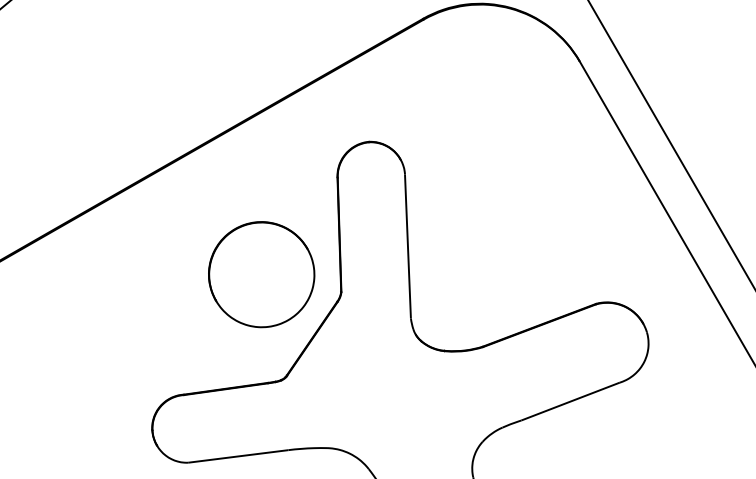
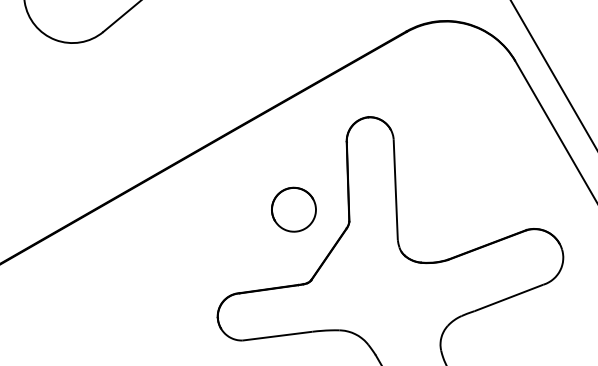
part: (261, 274) -> (293, 209), size x0.6

